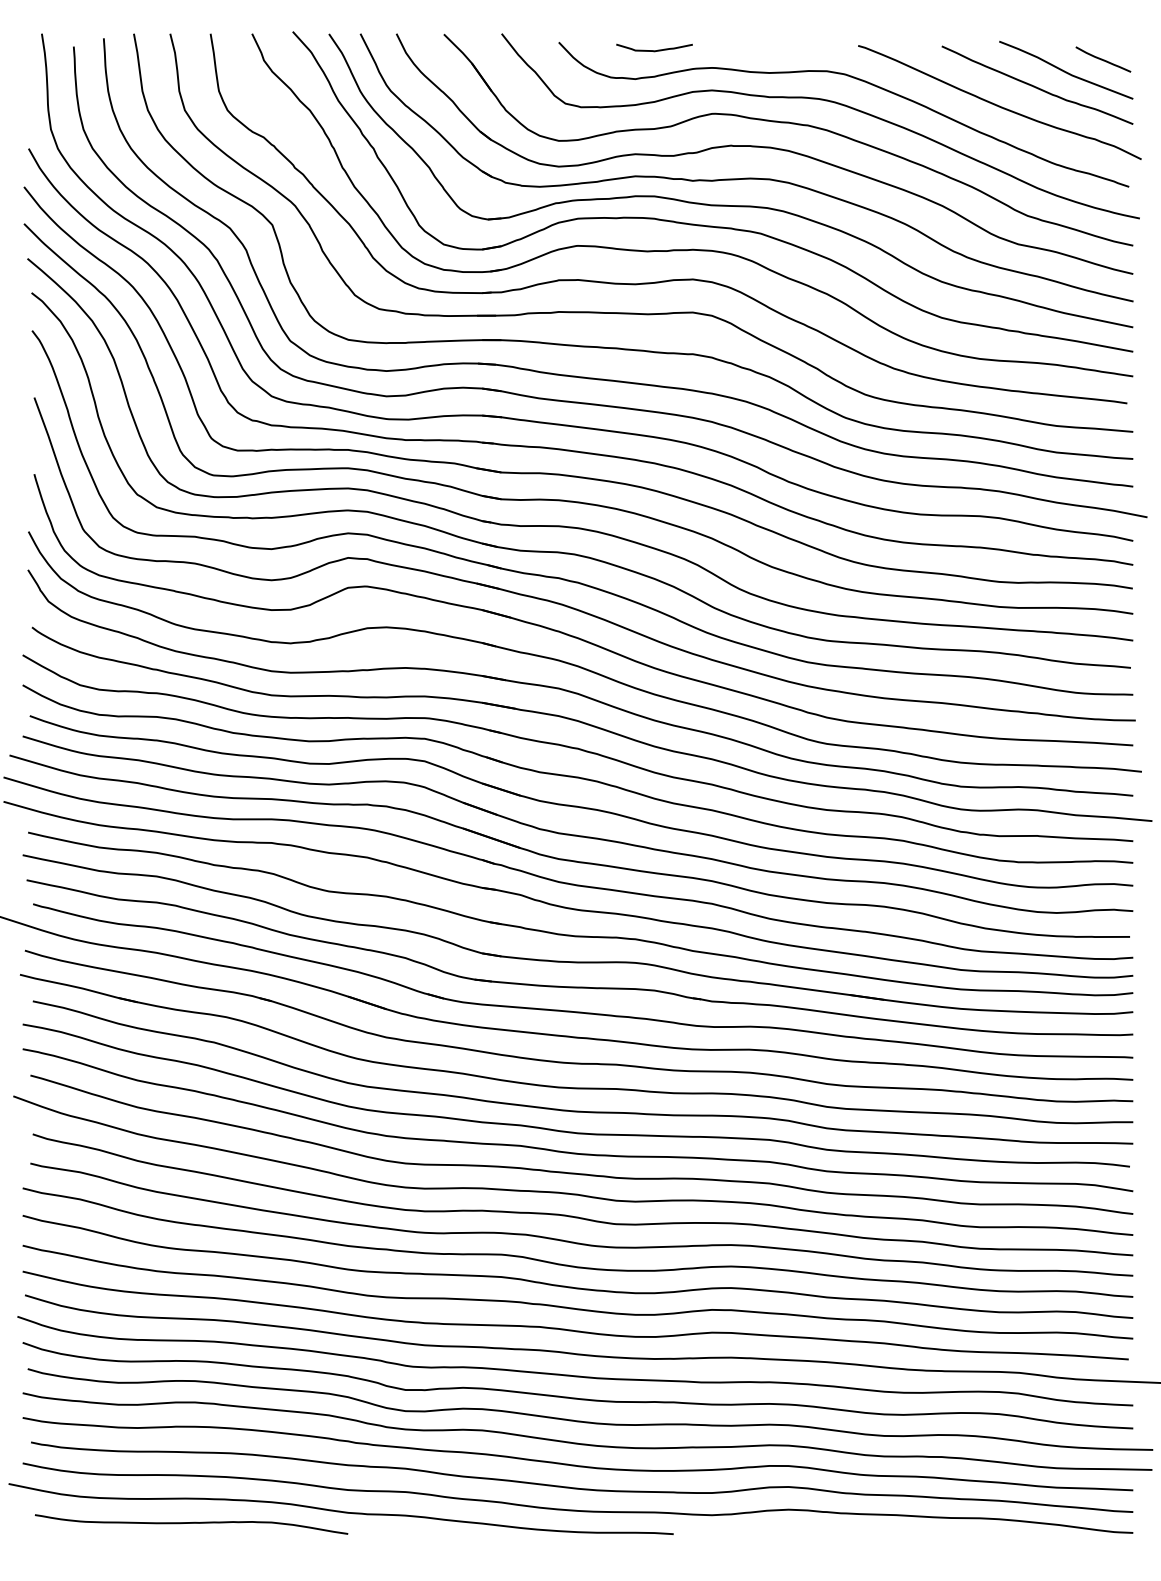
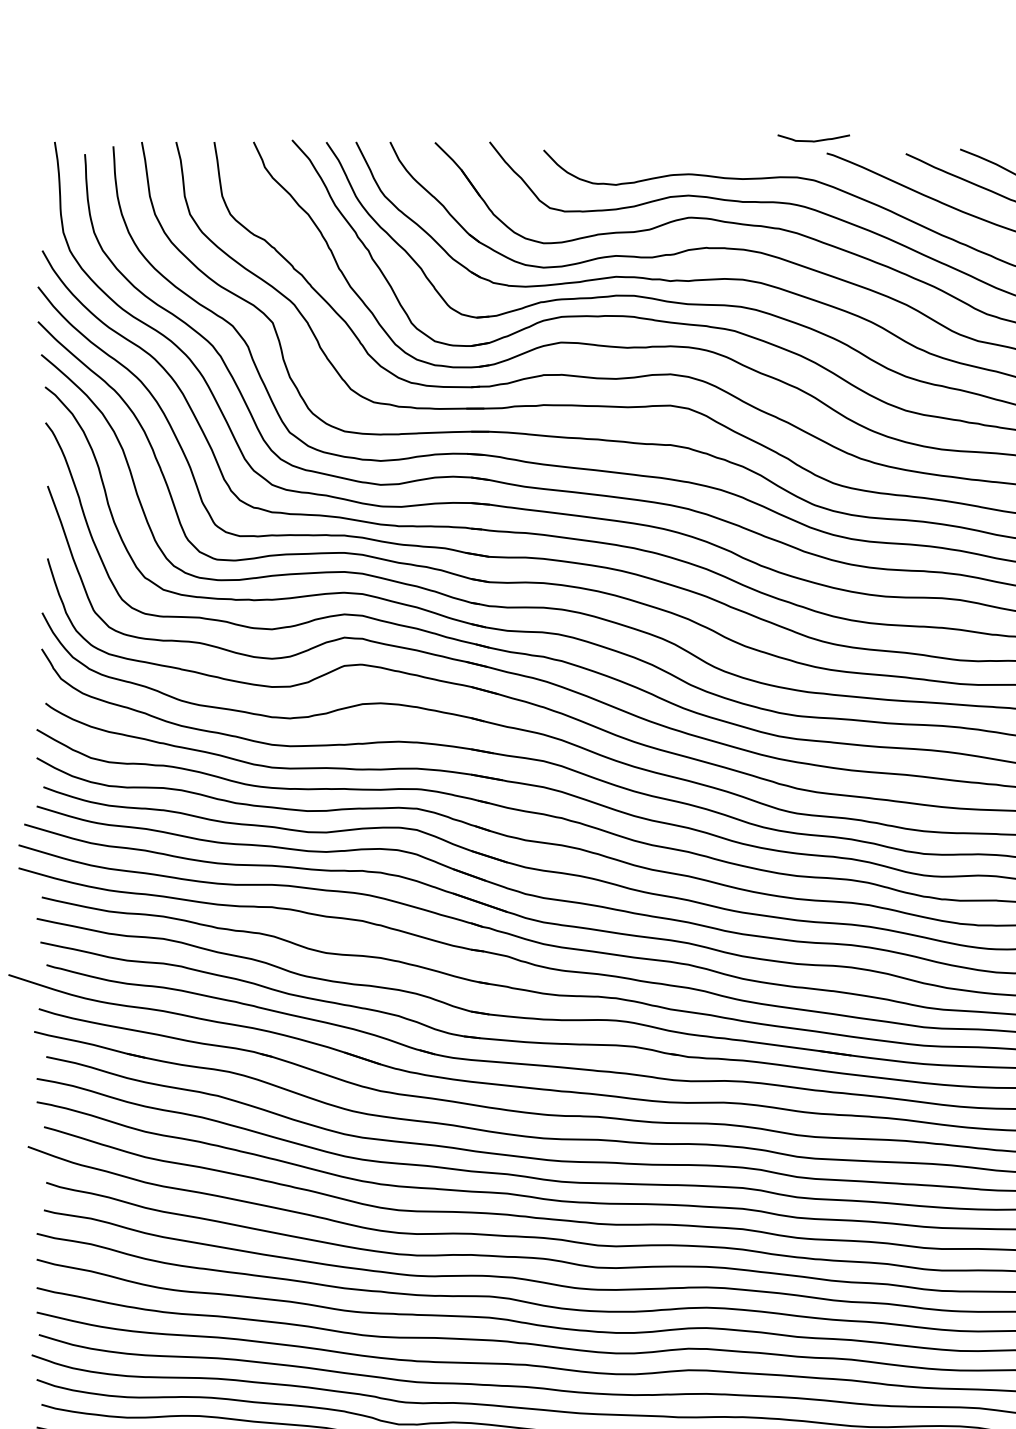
curve: (654, 50) -> (813, 140), moved

